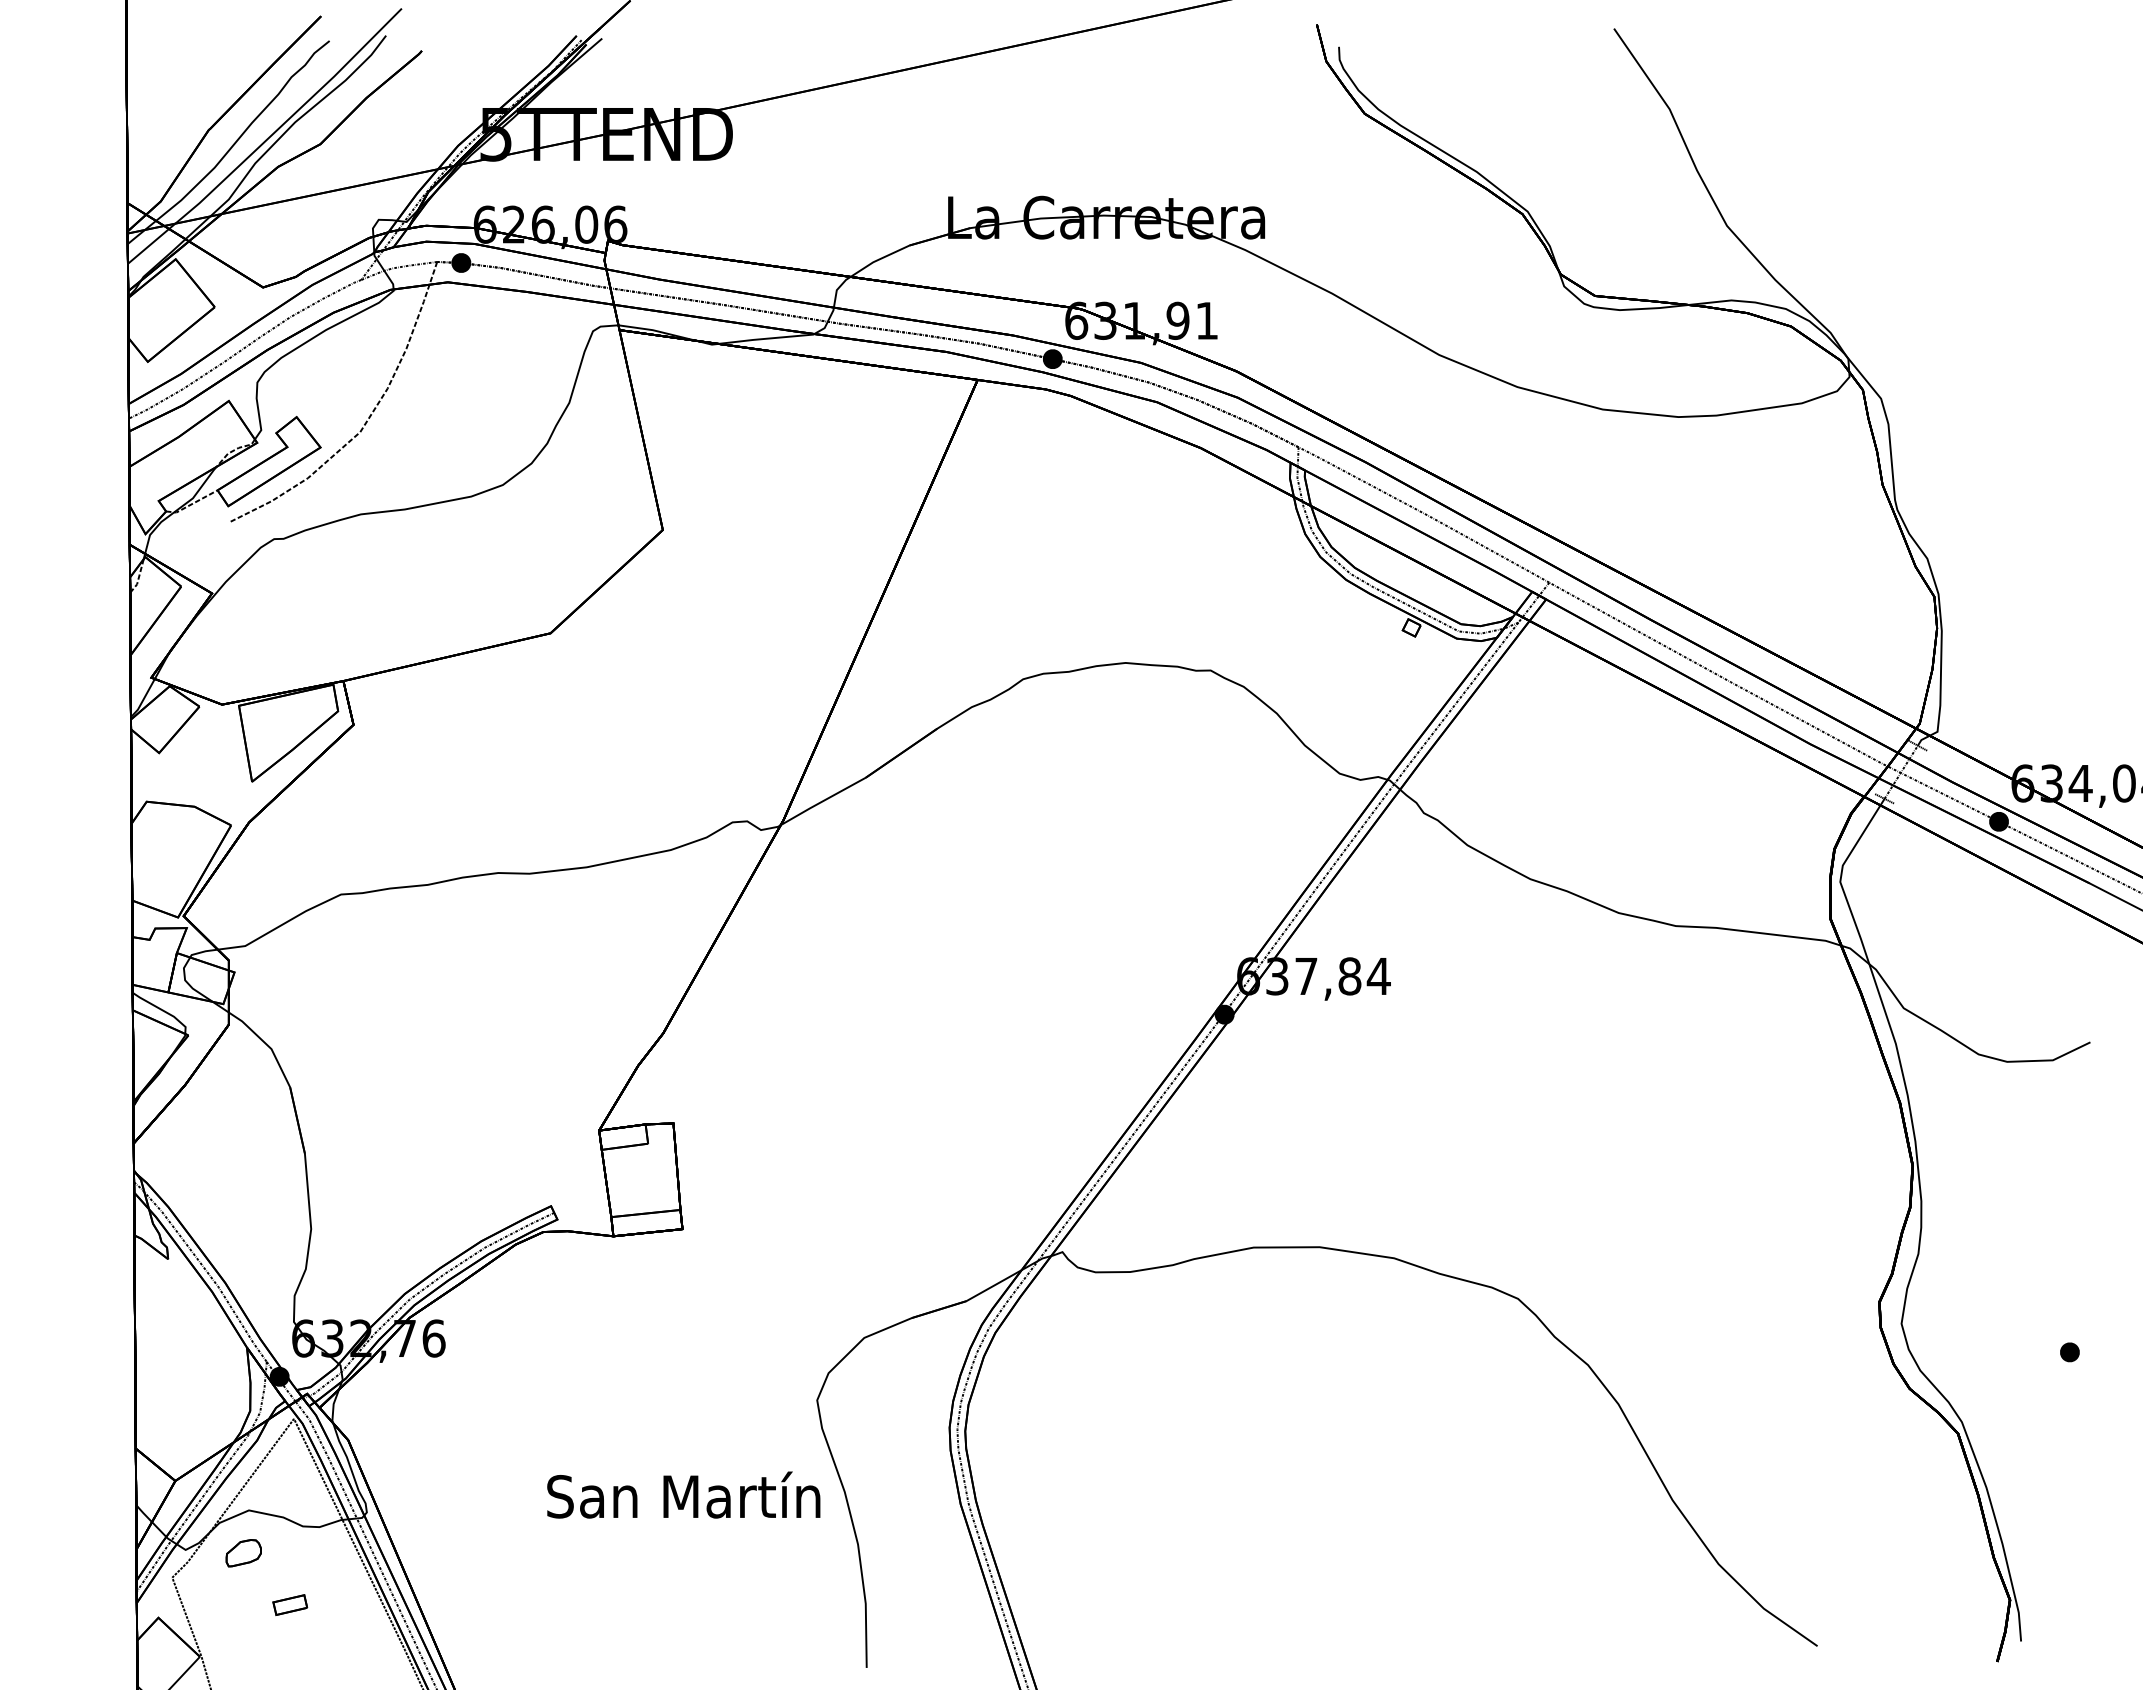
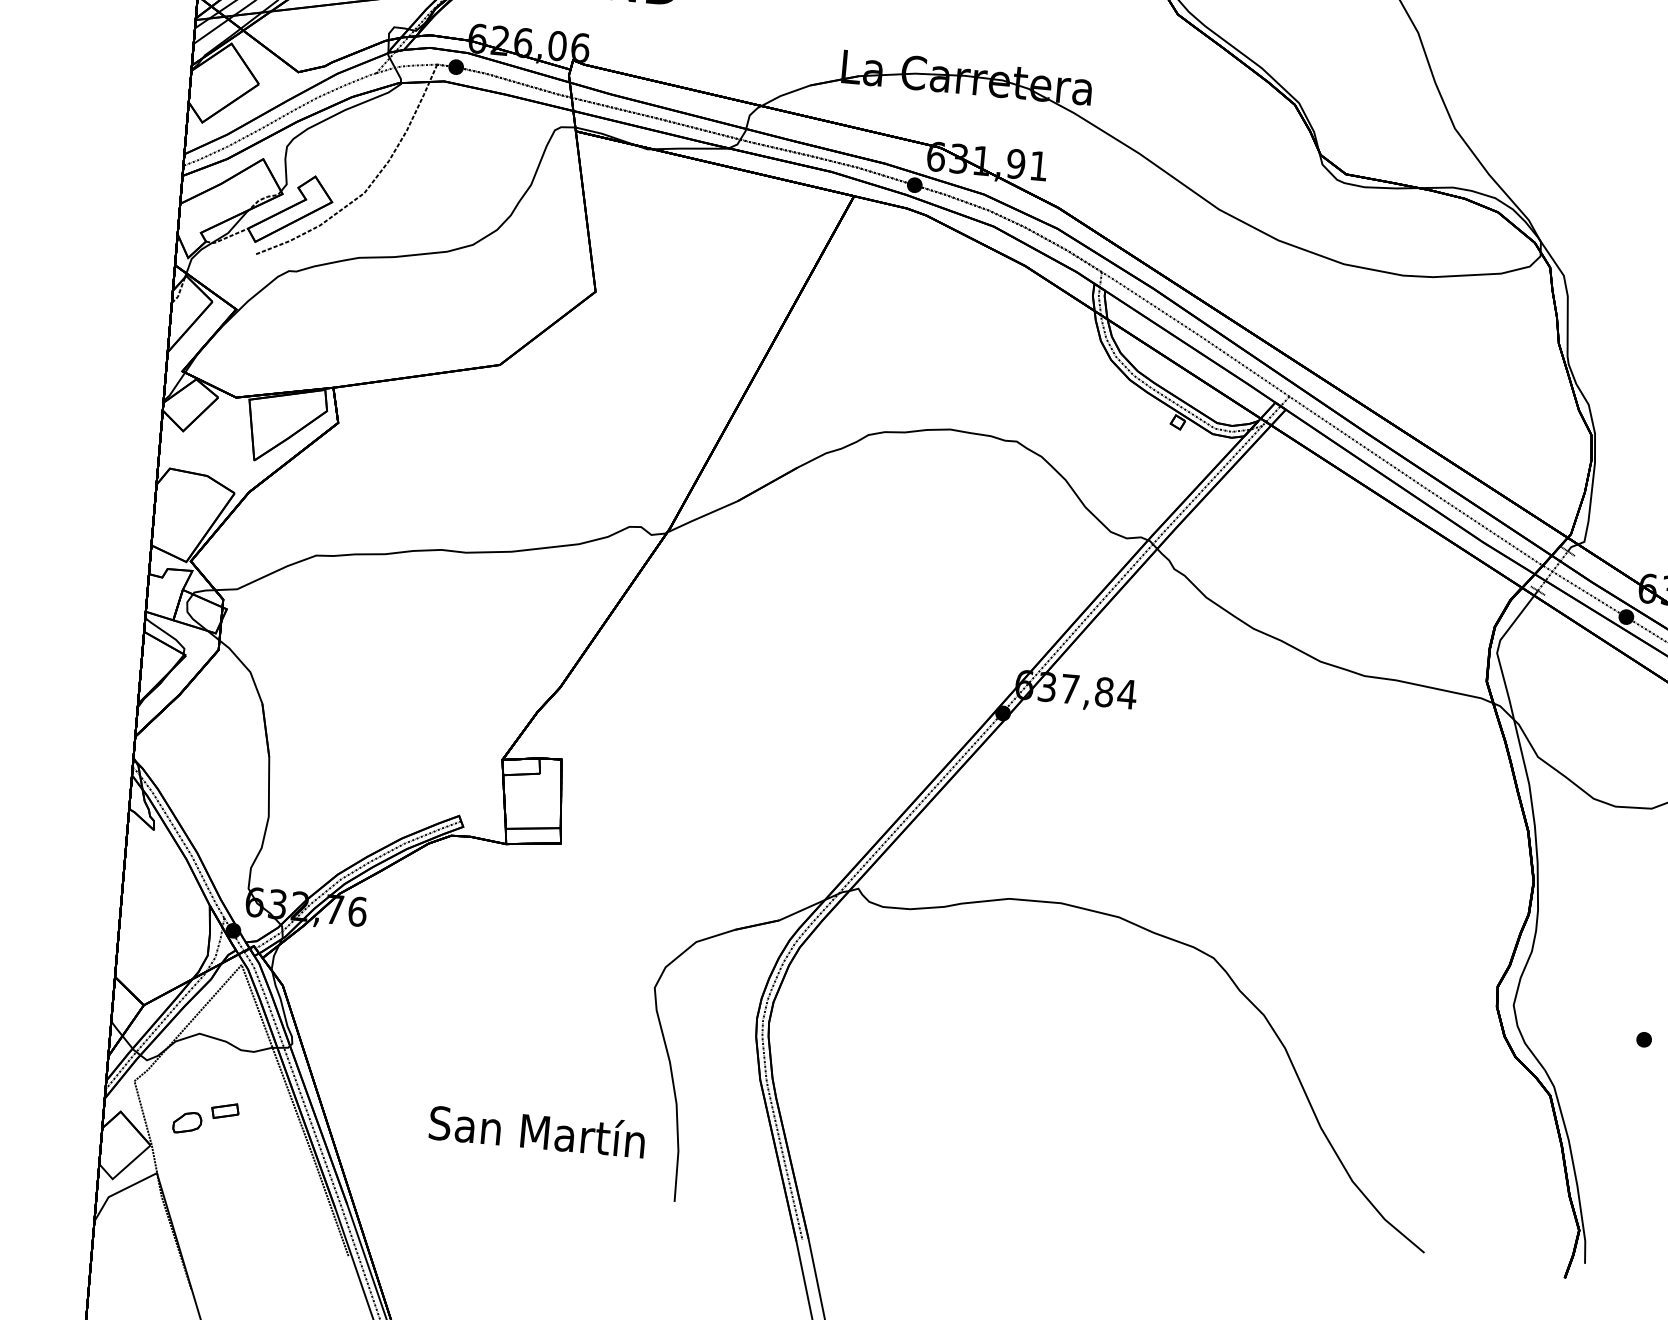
text: (683, 1494) -> (537, 1130), moved
part: (243, 1553) -> (187, 1123), moved

